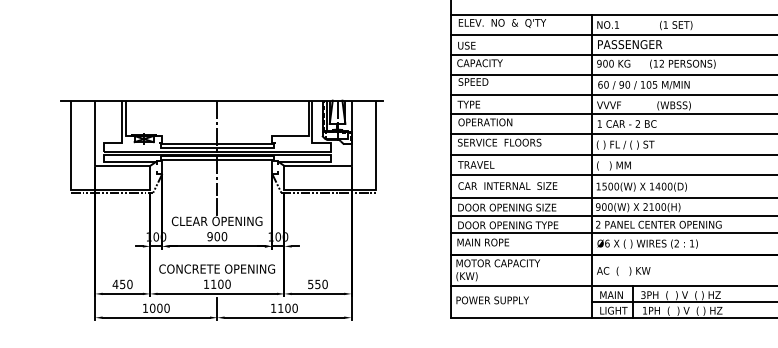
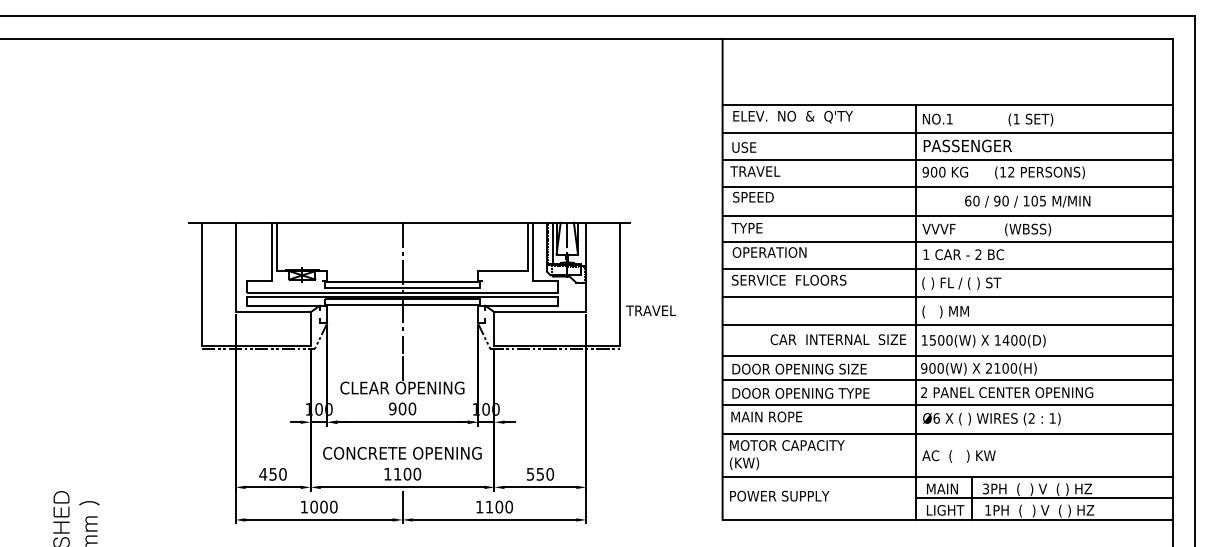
text: (479, 63) -> (761, 171), CAPACITY -> TRAVEL
text: (643, 85) -> (1027, 201), moved
text: (476, 164) -> (651, 310), moved
text: (507, 185) -> (838, 339), moved

